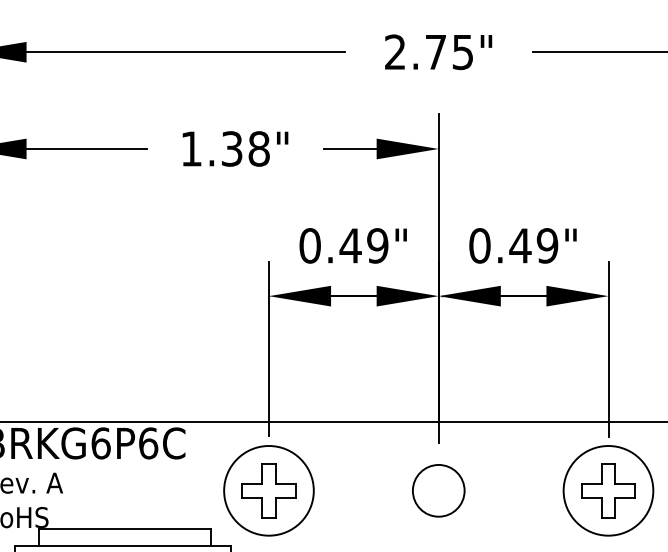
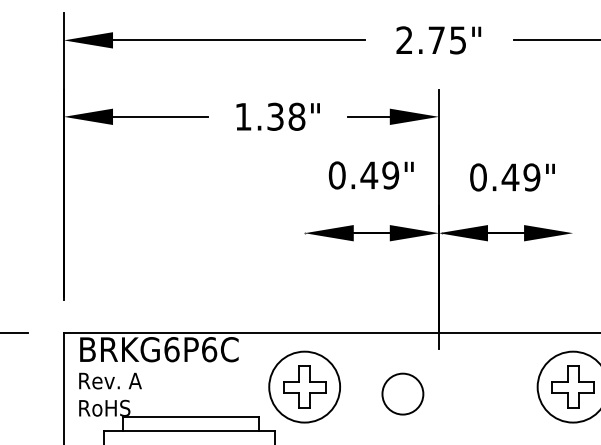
text: (352, 245) -> (370, 175), moved
text: (522, 245) -> (512, 177), moved
line: (268, 348) -> (304, 274), removed
line: (608, 348) -> (573, 274), removed
circle: (438, 490) -> (402, 393), moved

